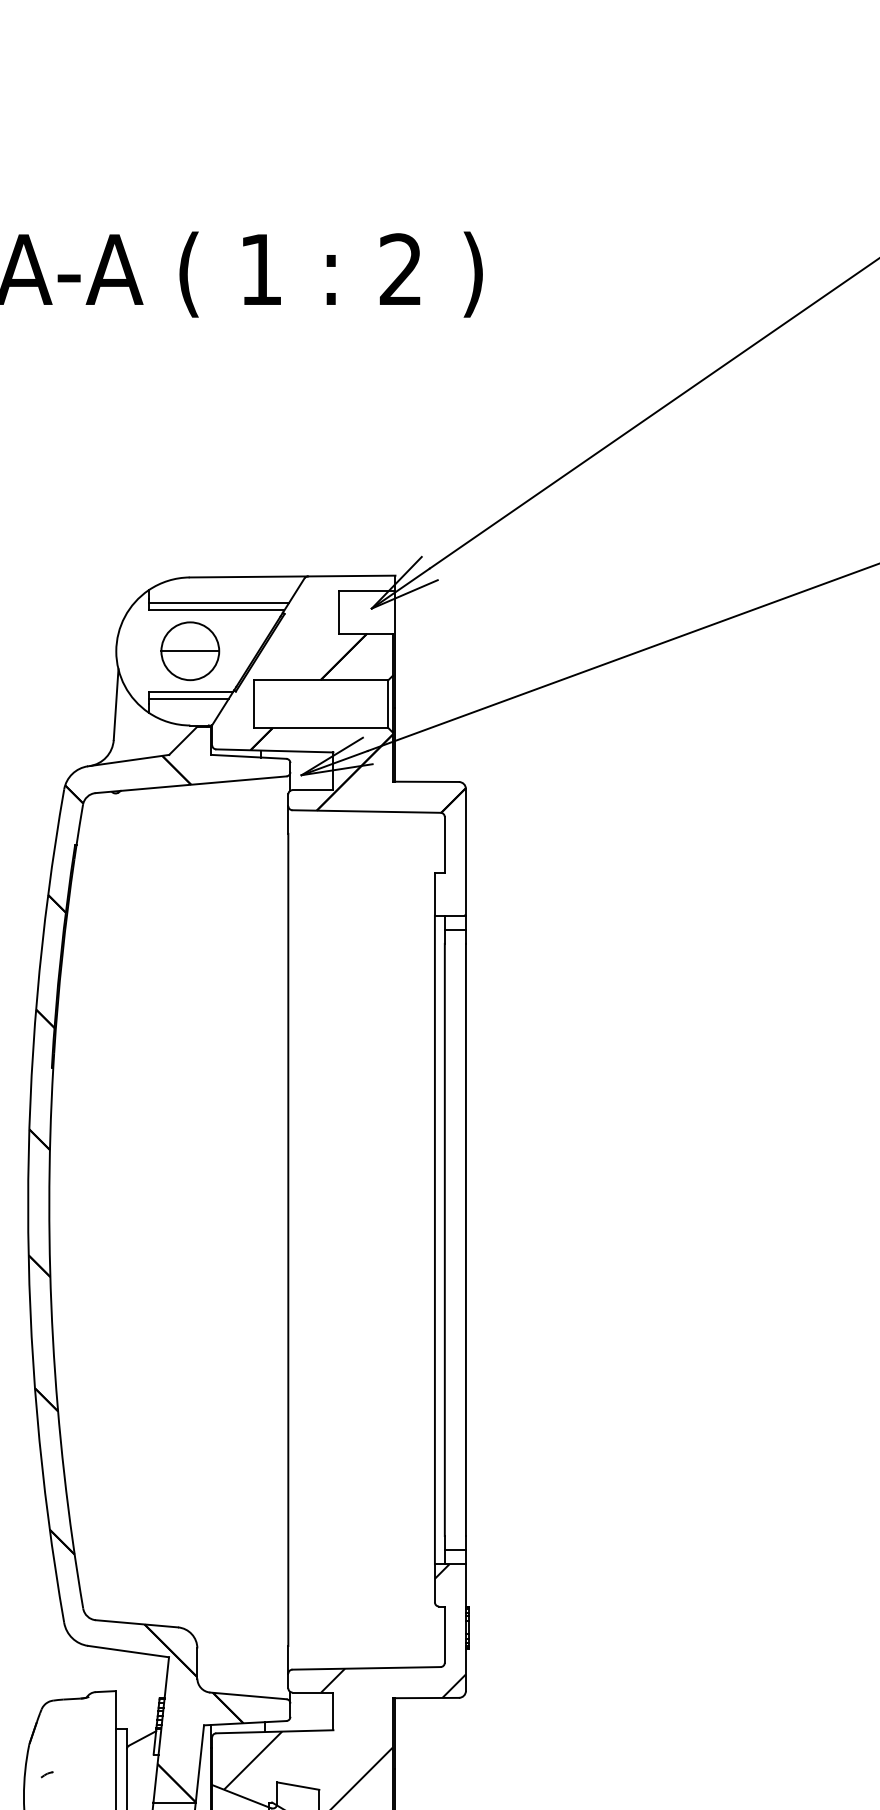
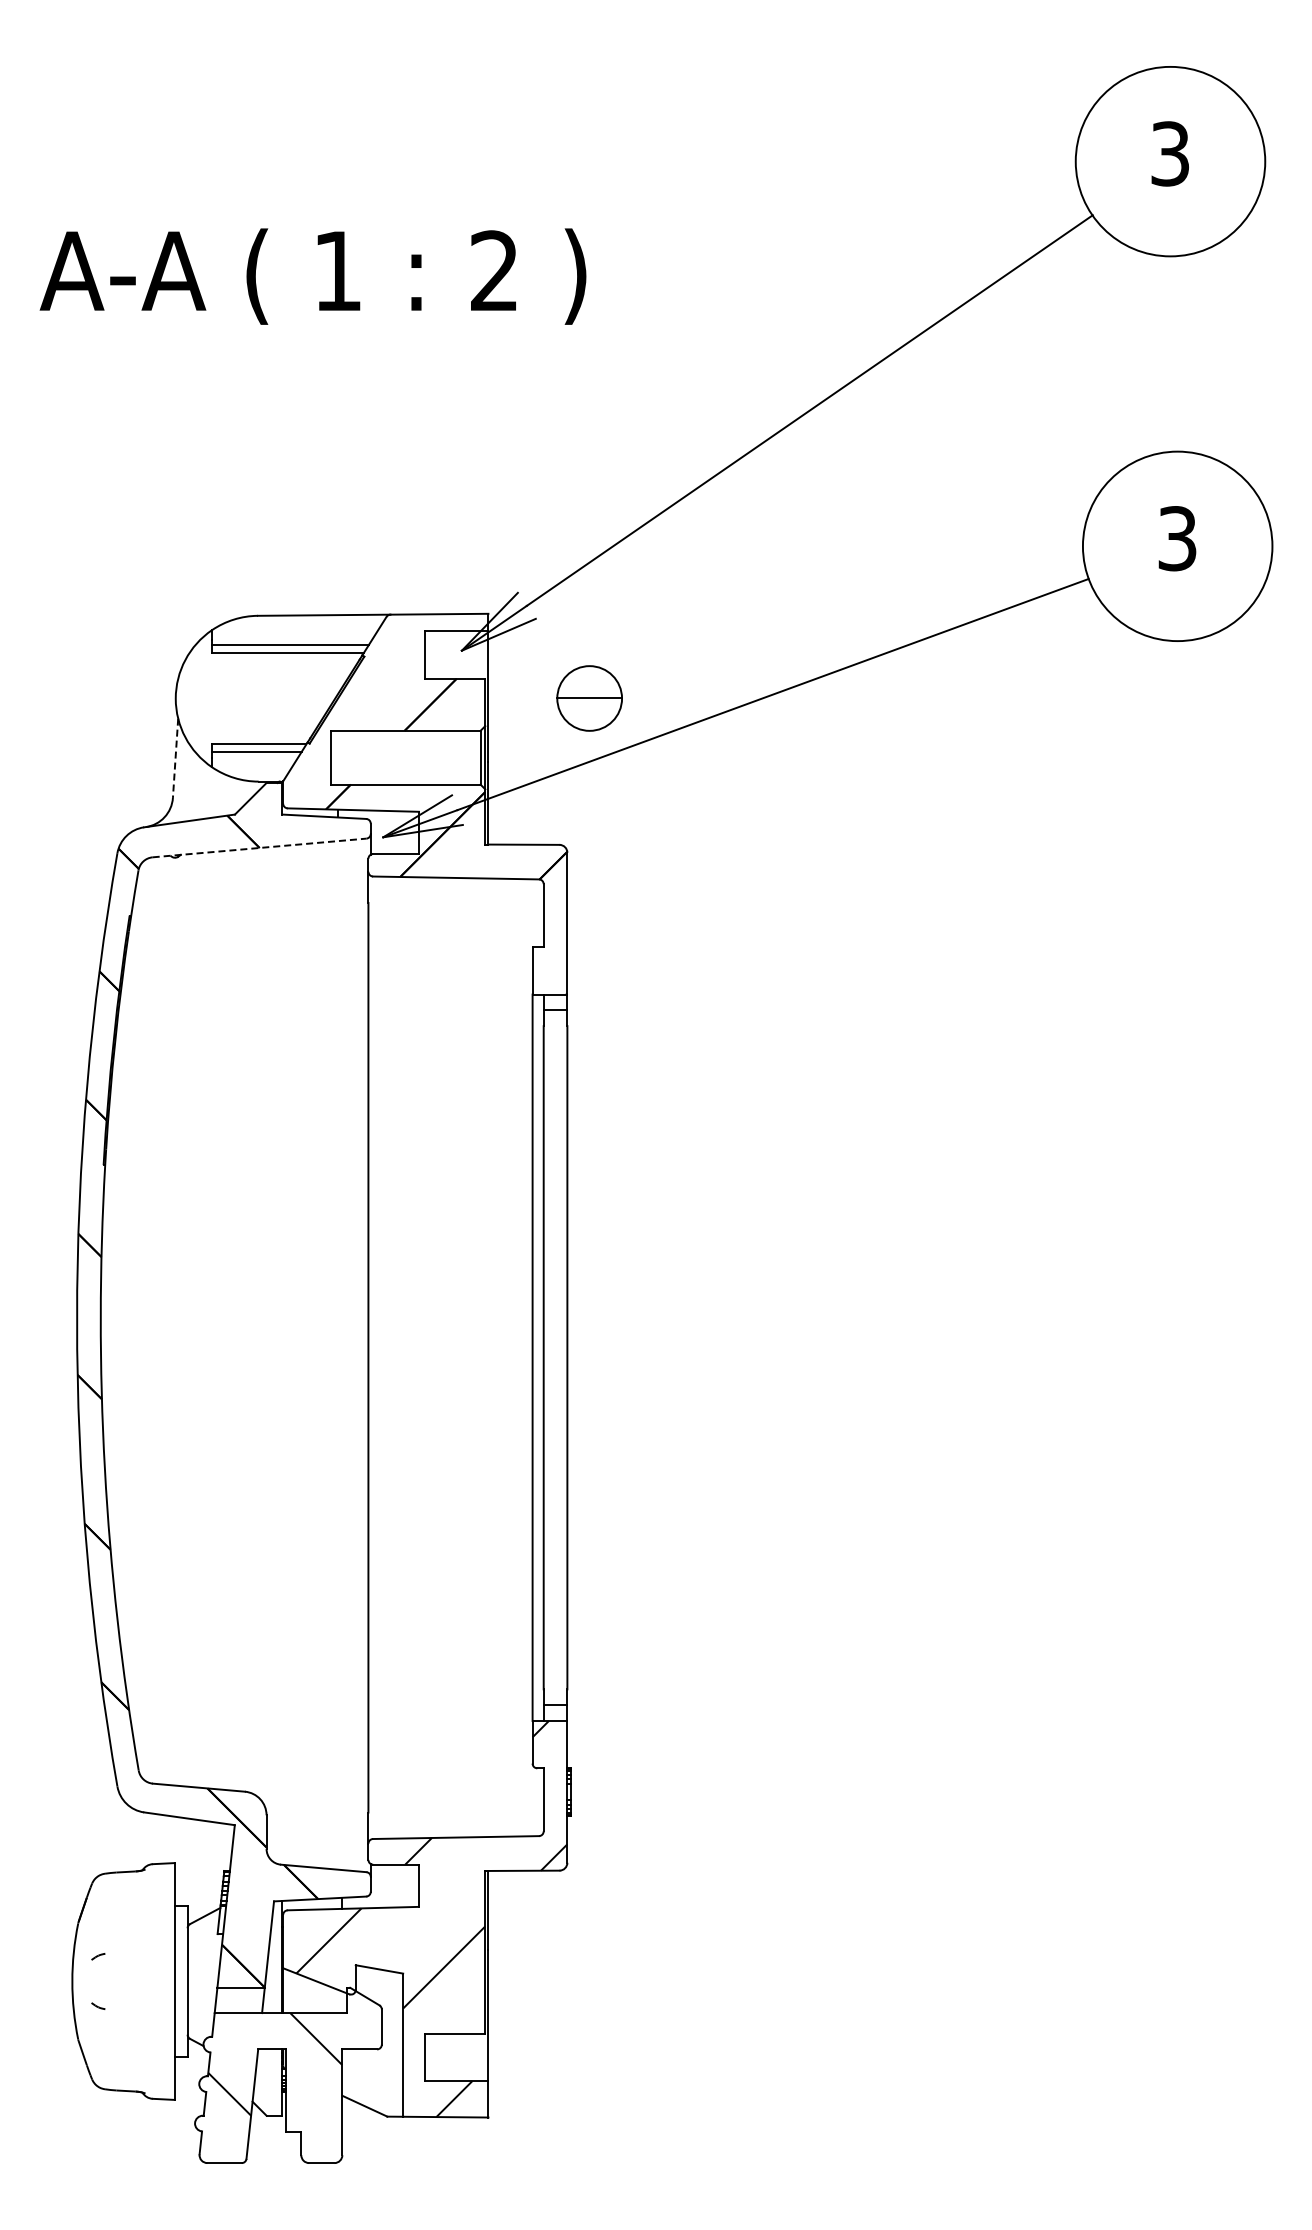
part: (190, 651) -> (589, 698), moved
line: (116, 704) -> (175, 758), solid -> dashed
line: (191, 784) -> (260, 847), solid -> dashed

